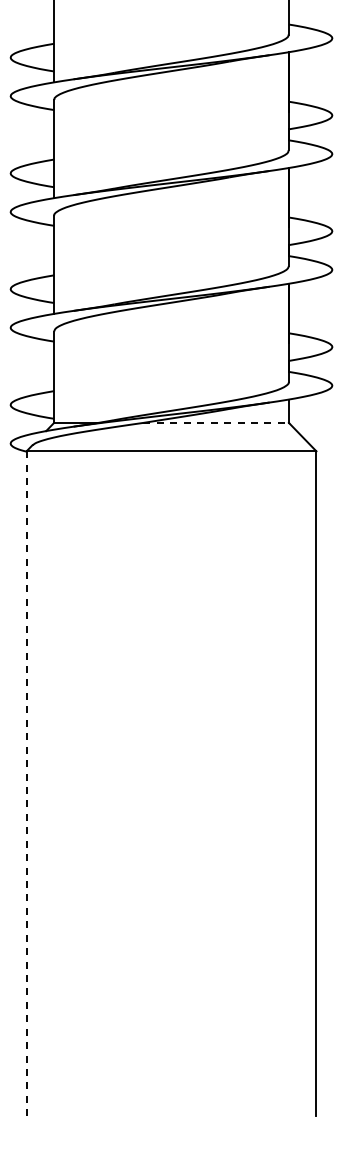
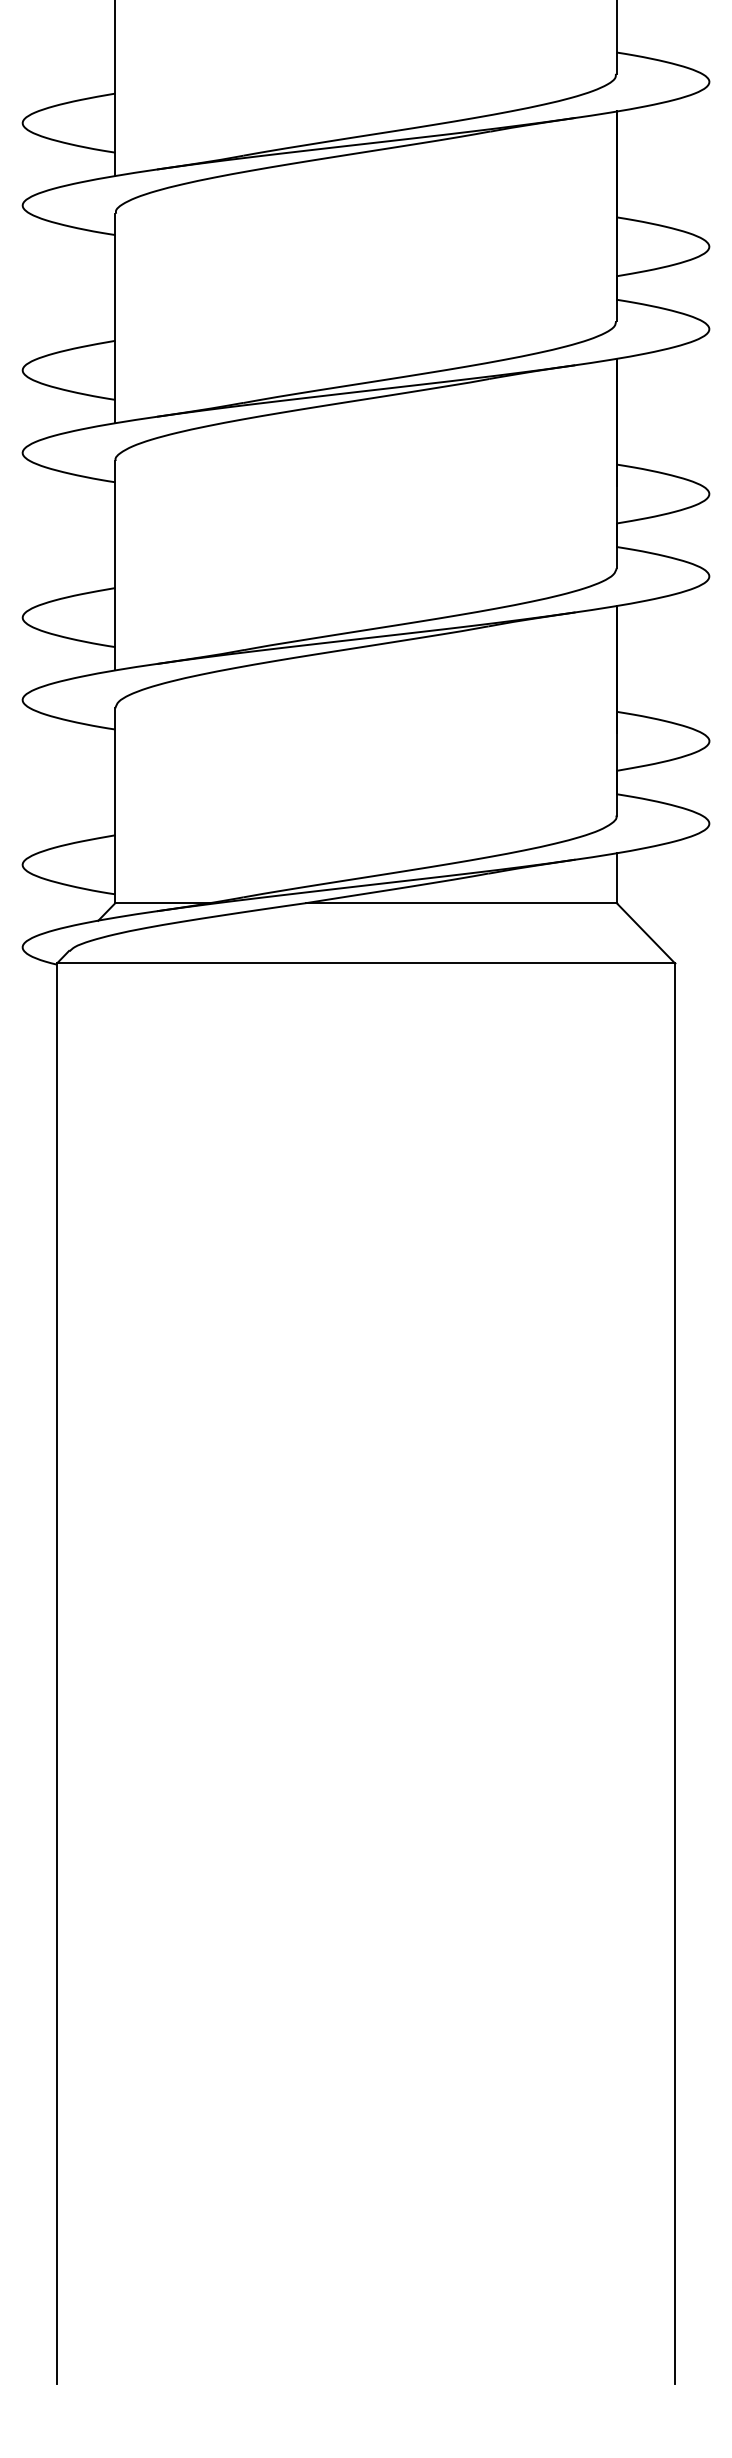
line: (216, 422) -> (462, 902), dashed -> solid
line: (26, 783) -> (56, 1673), dashed -> solid

